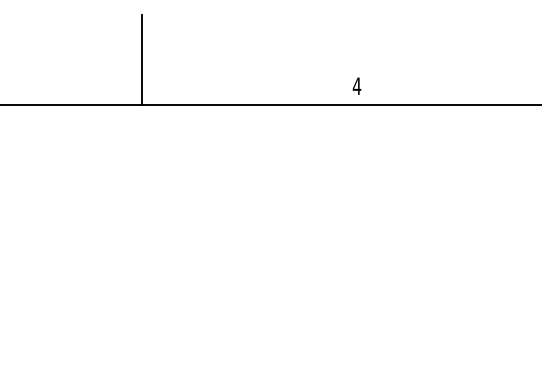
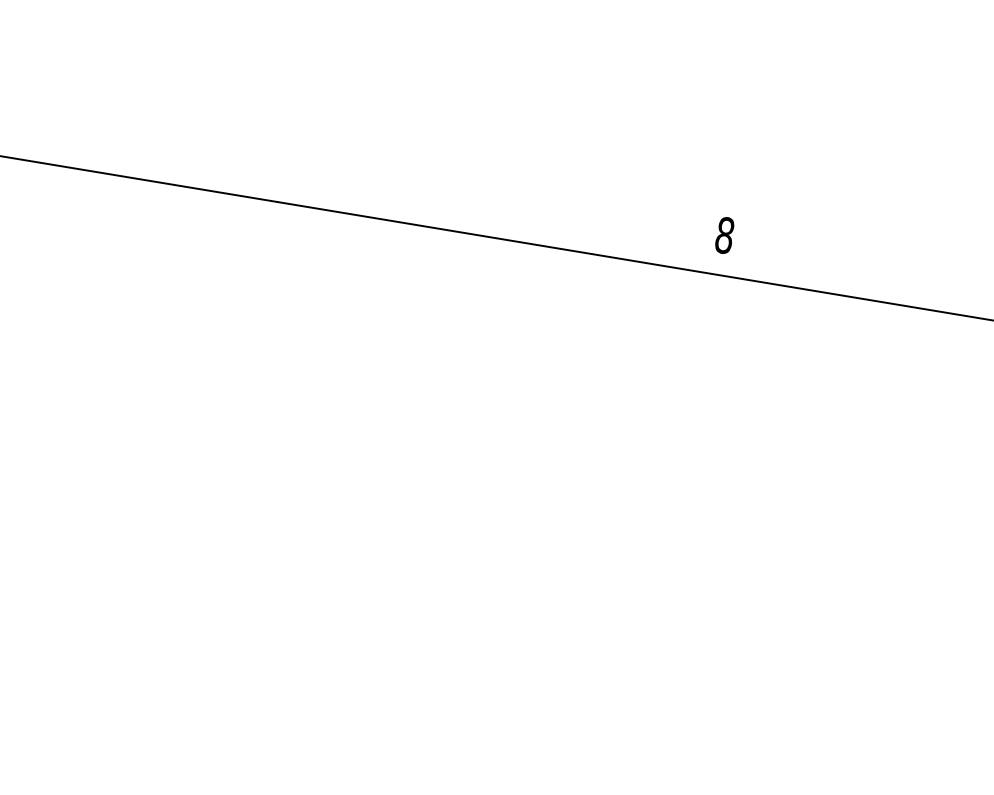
line: (142, 60) -> (292, 109), removed
text: (356, 86) -> (723, 235), 4 -> 8

